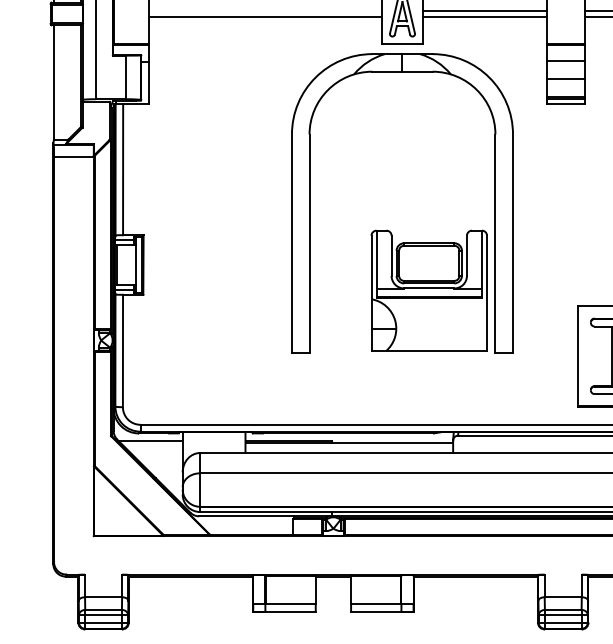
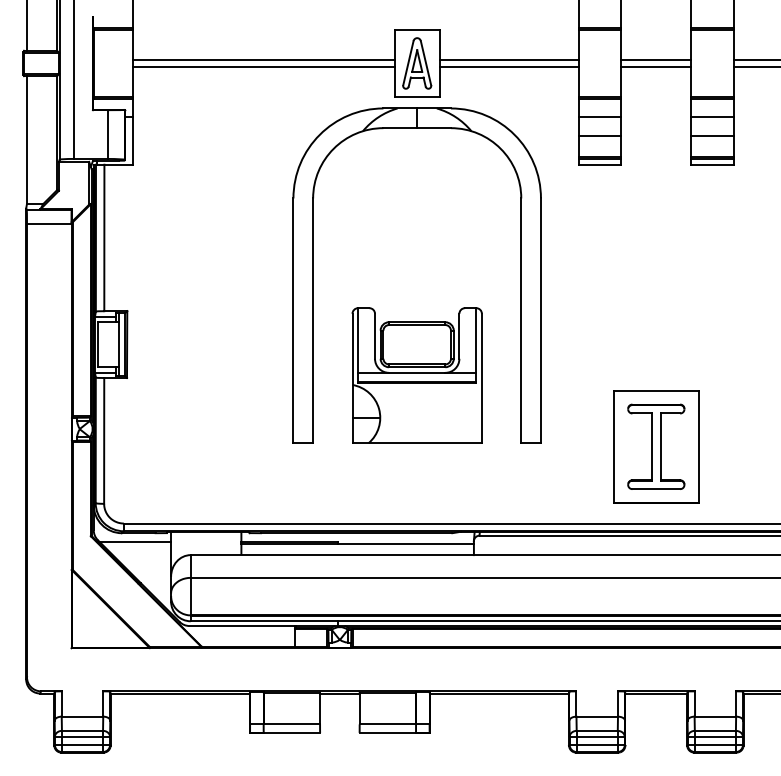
line: (265, 11) -> (263, 60), added
part: (428, 290) -> (416, 375), moved

